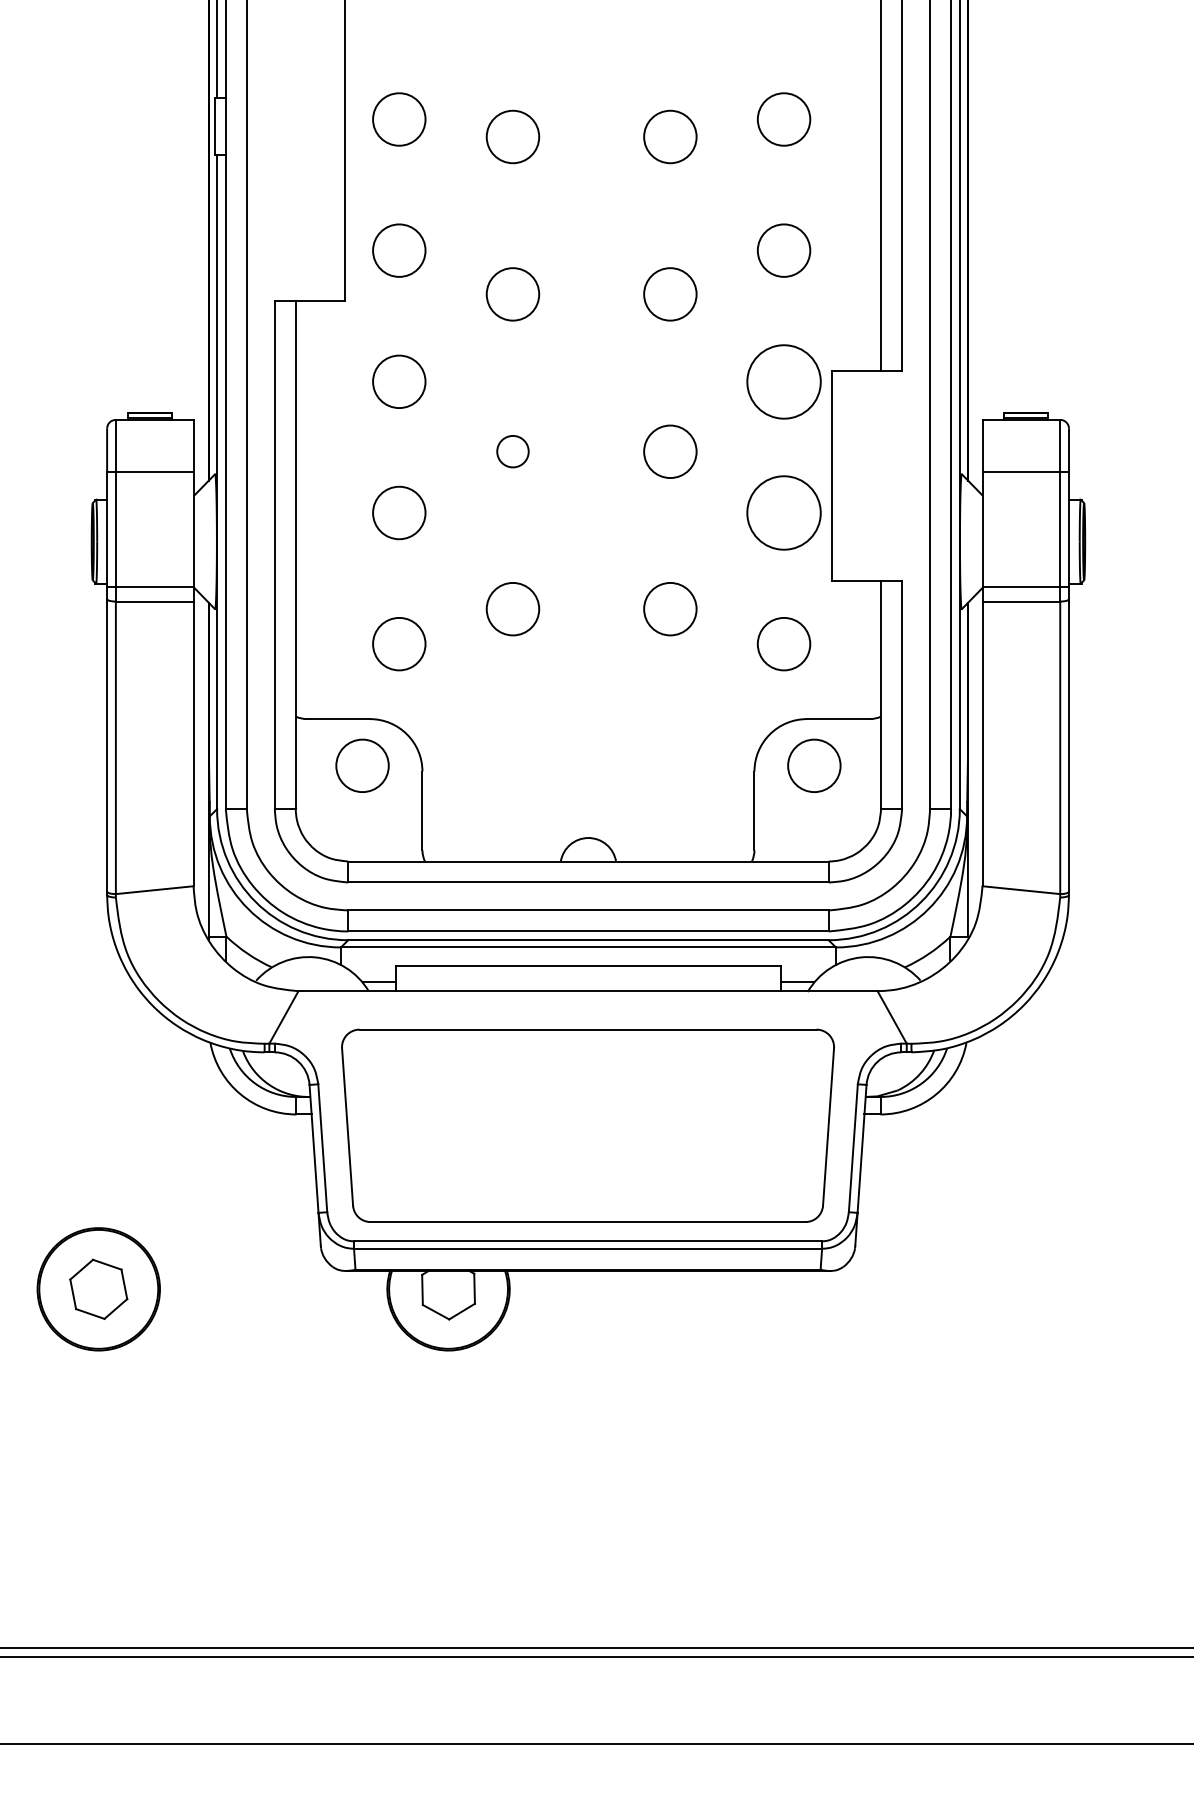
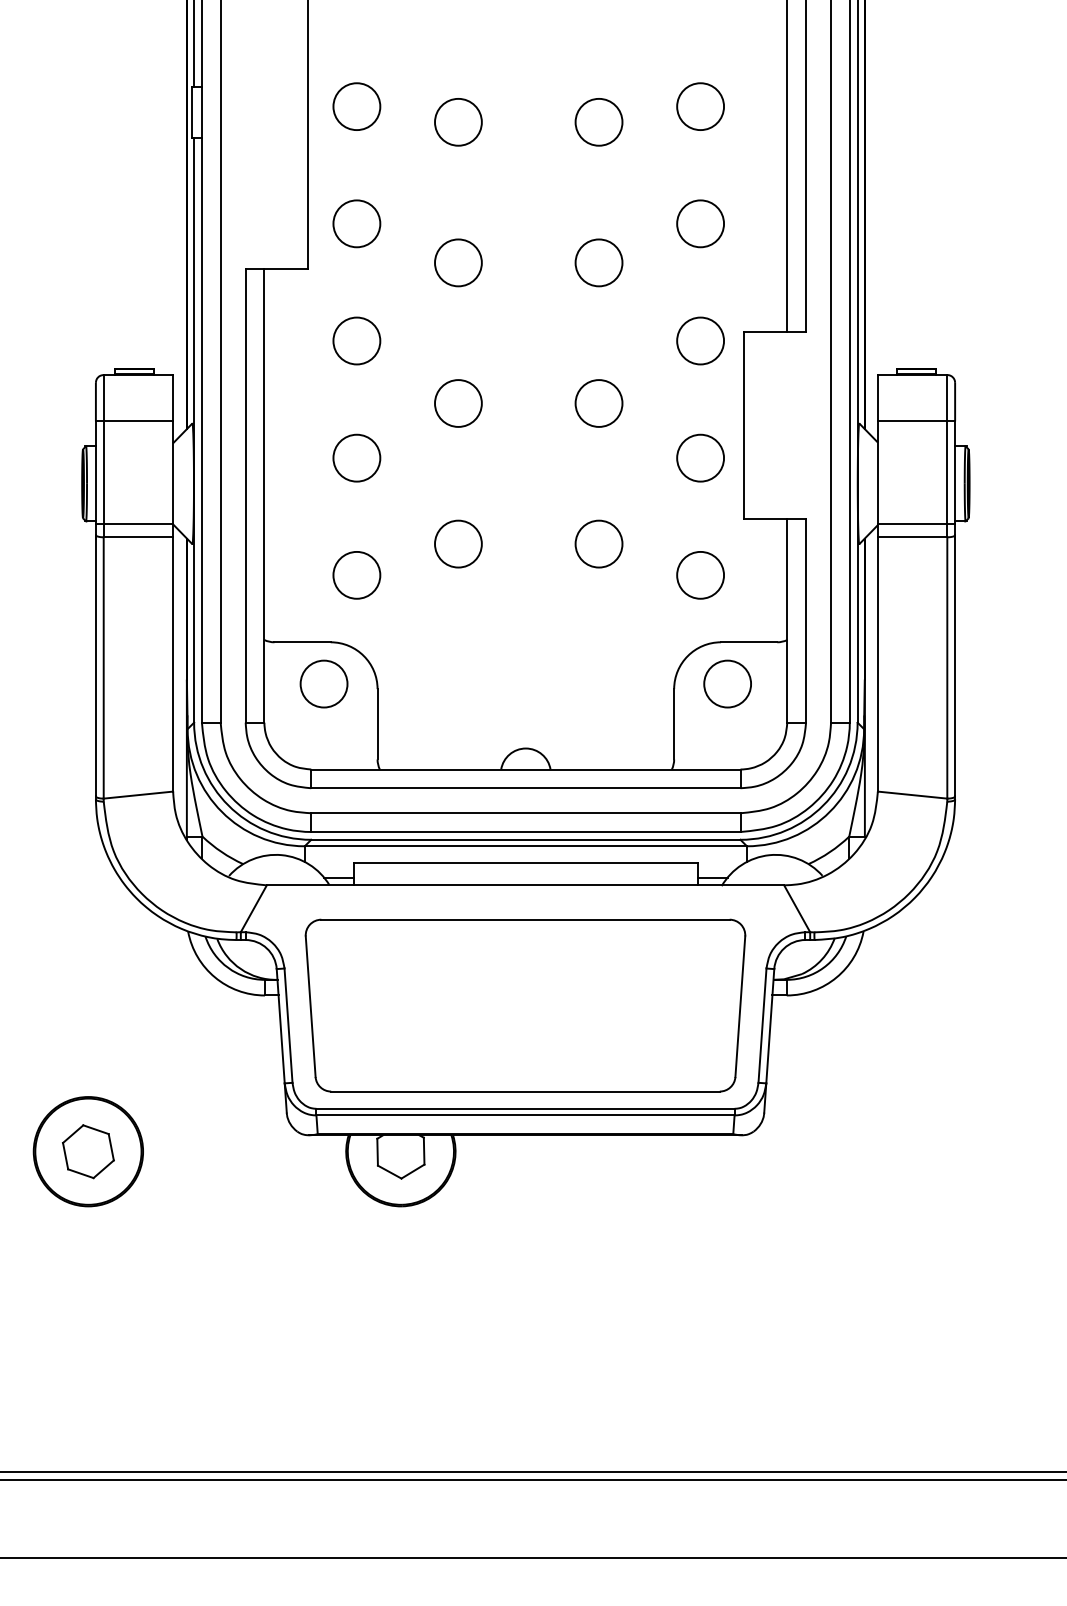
circle: (783, 381) -> (700, 340), size x0.71
circle: (512, 451) -> (458, 403), size x1.67
circle: (783, 512) -> (700, 457), size x0.71

